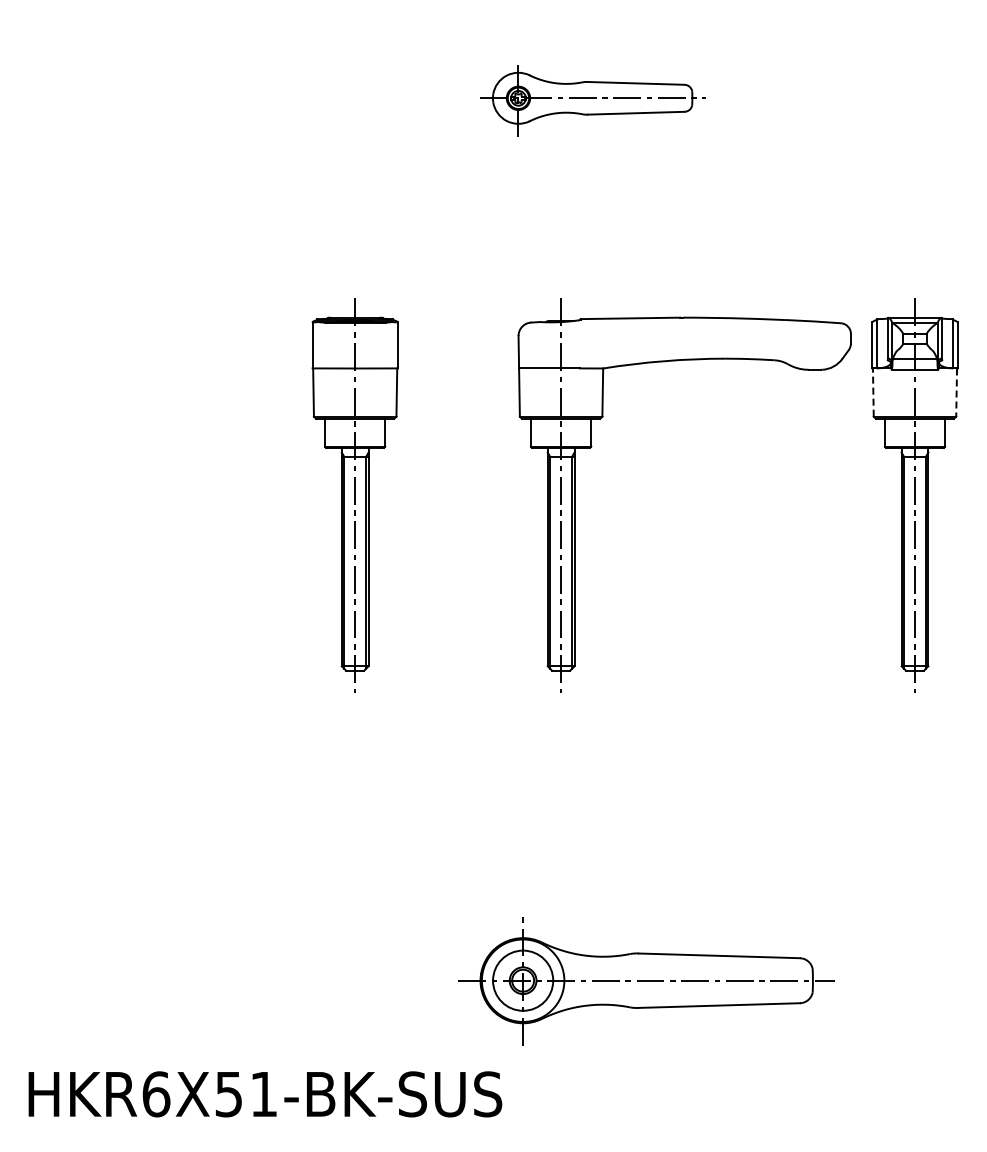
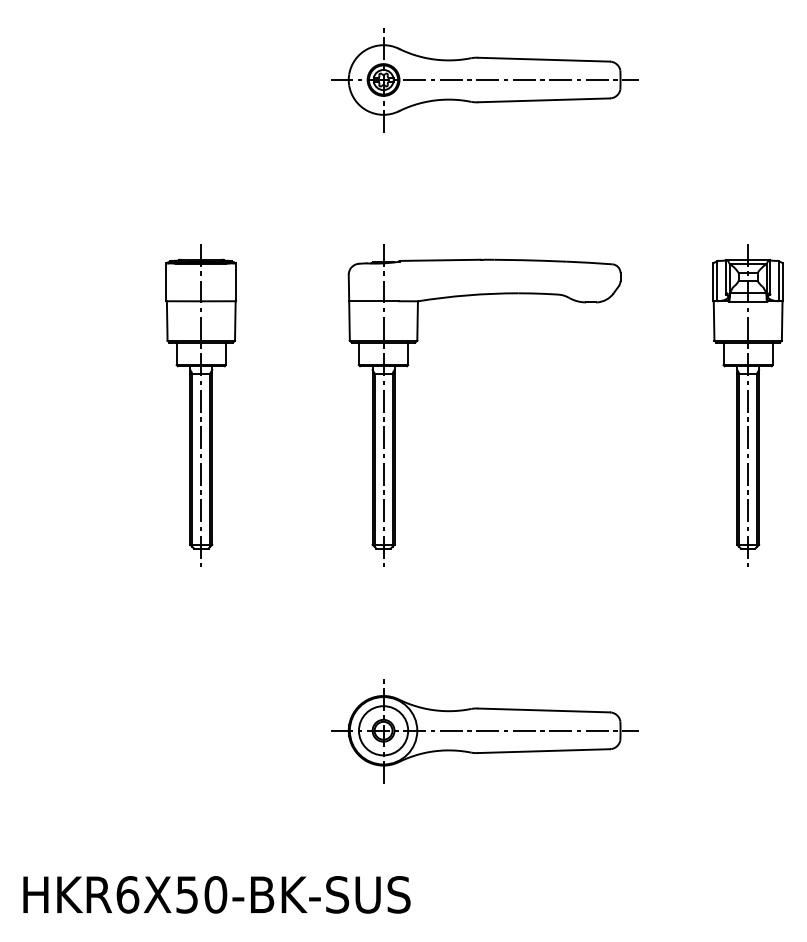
part: (592, 98) -> (484, 80), size x1.67
line: (873, 392) -> (714, 320), dashed -> solid
line: (956, 393) -> (782, 321), dashed -> solid
part: (592, 446) -> (409, 365), moved
part: (354, 495) -> (200, 405), moved
part: (646, 981) -> (484, 731), moved
text: (263, 1094) -> (215, 894), HKR6X51-BK-SUS -> HKR6X50-BK-SUS

